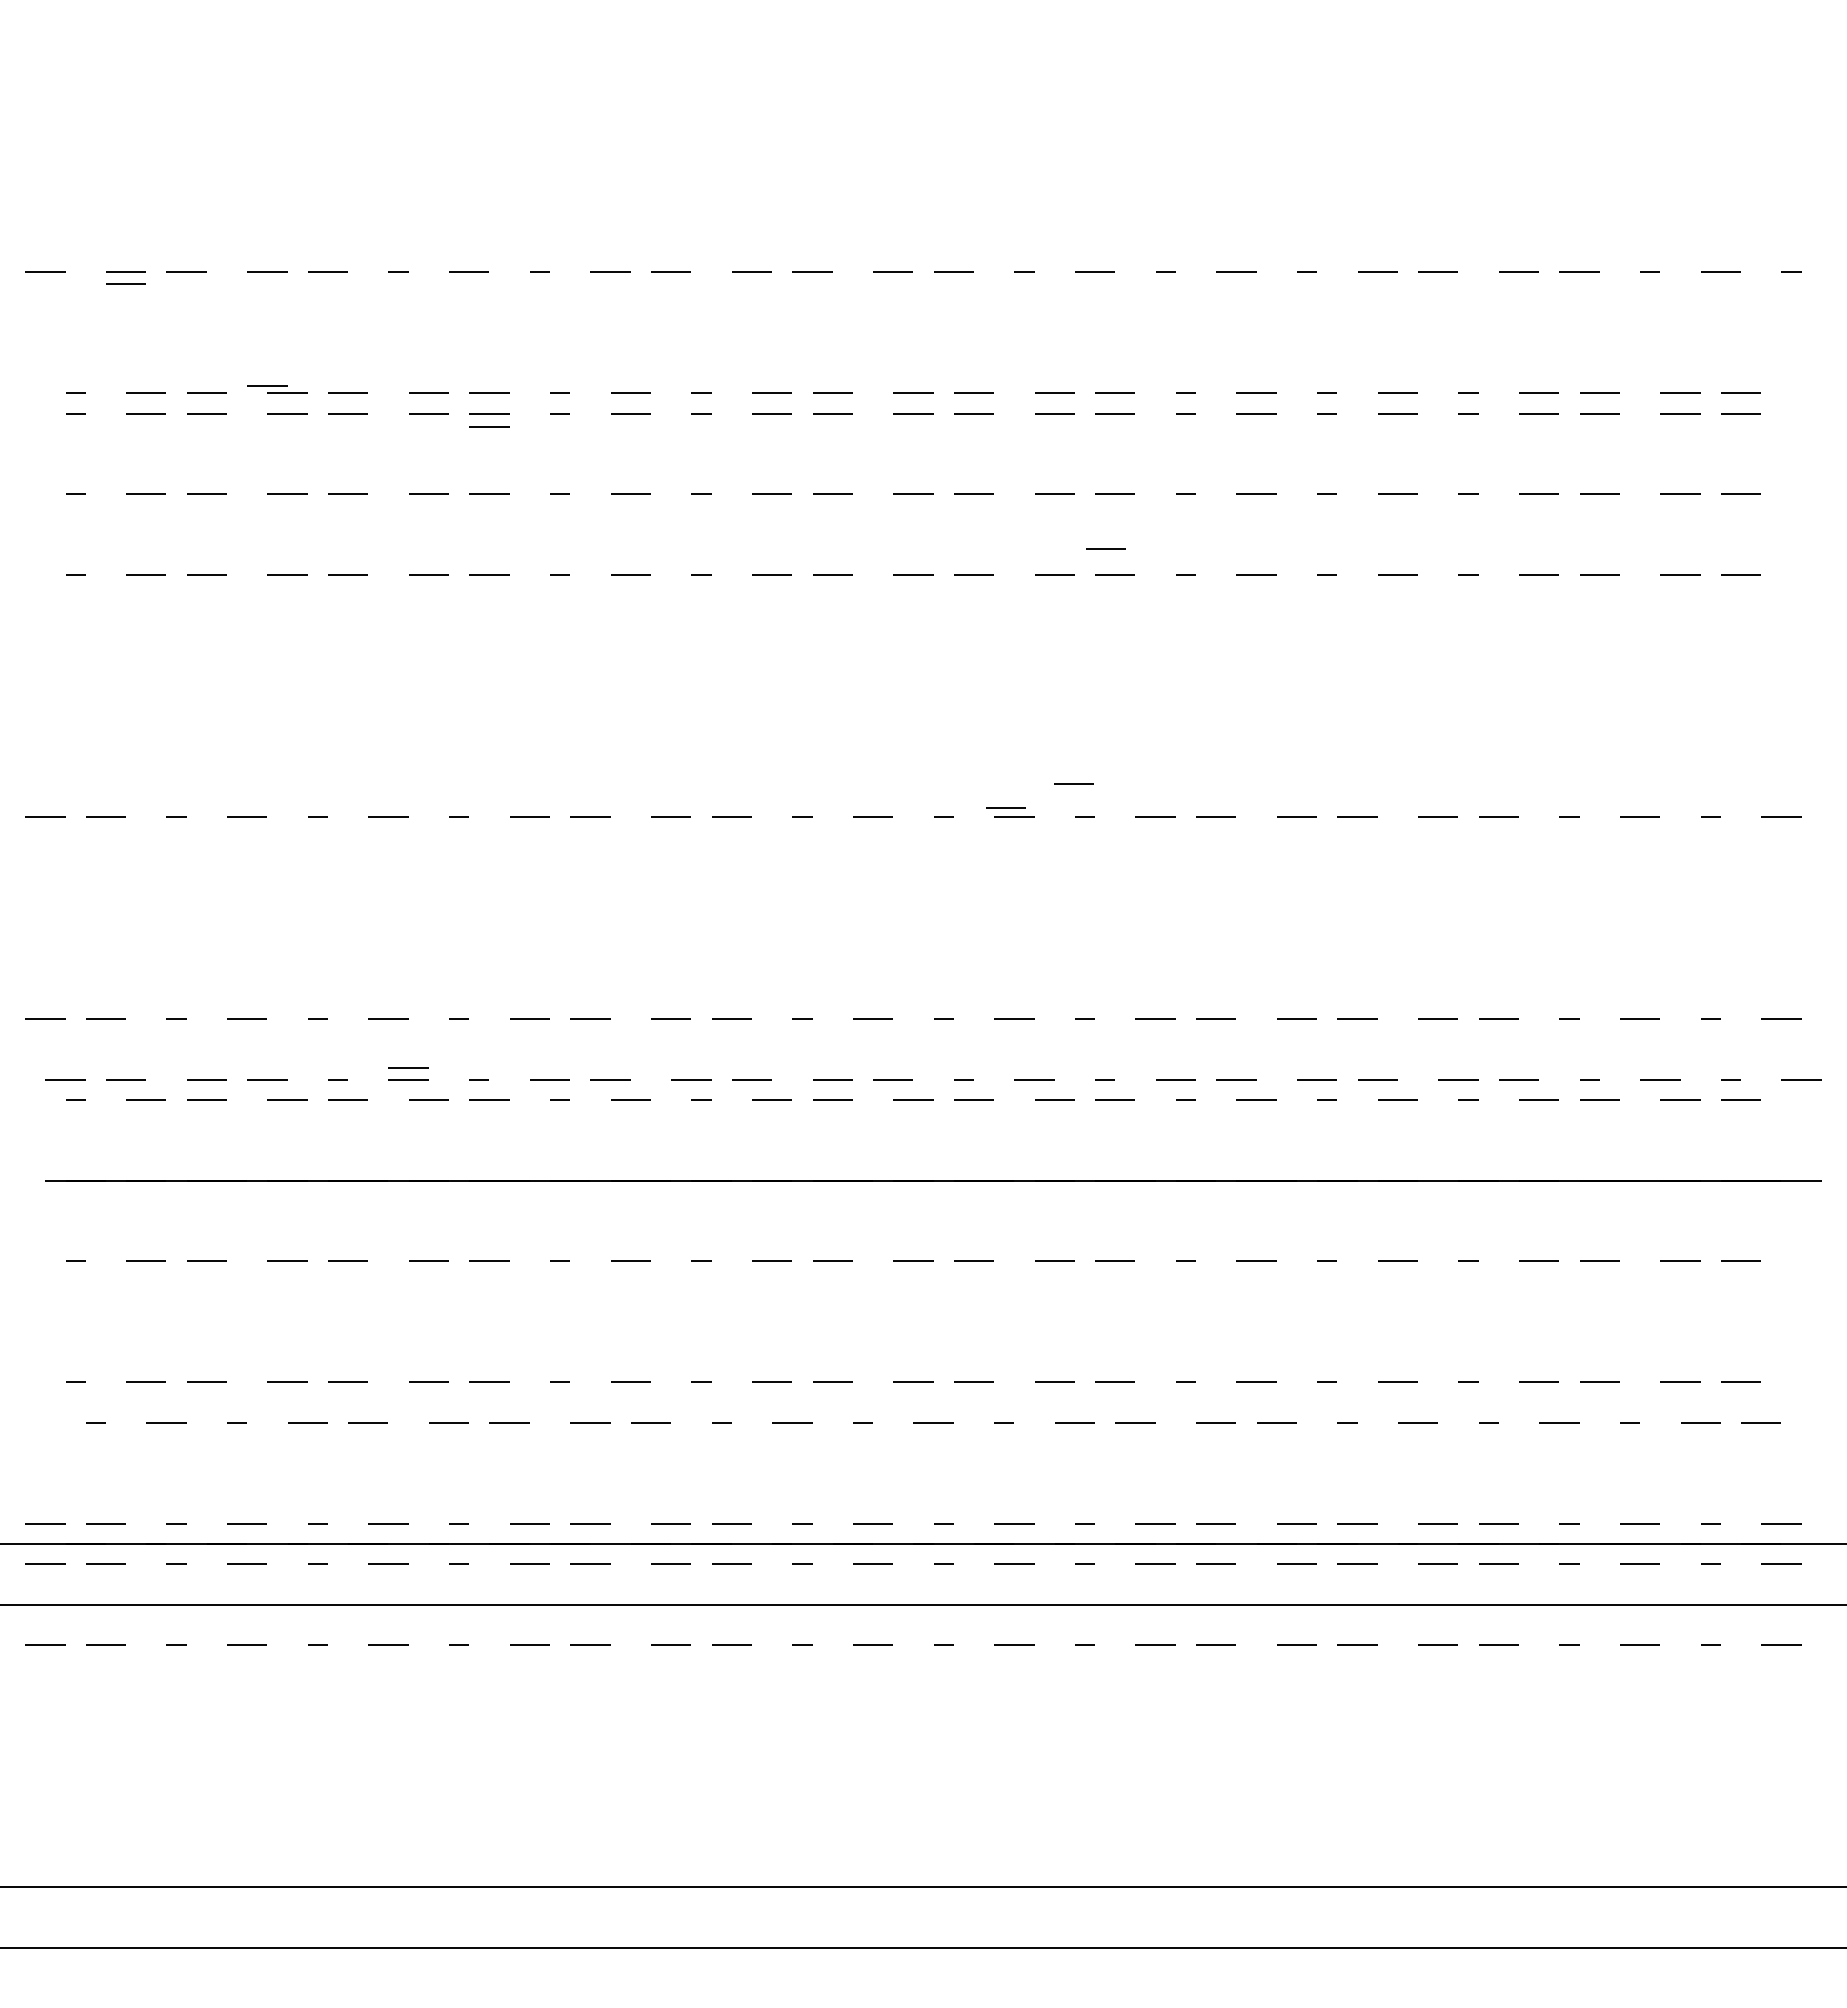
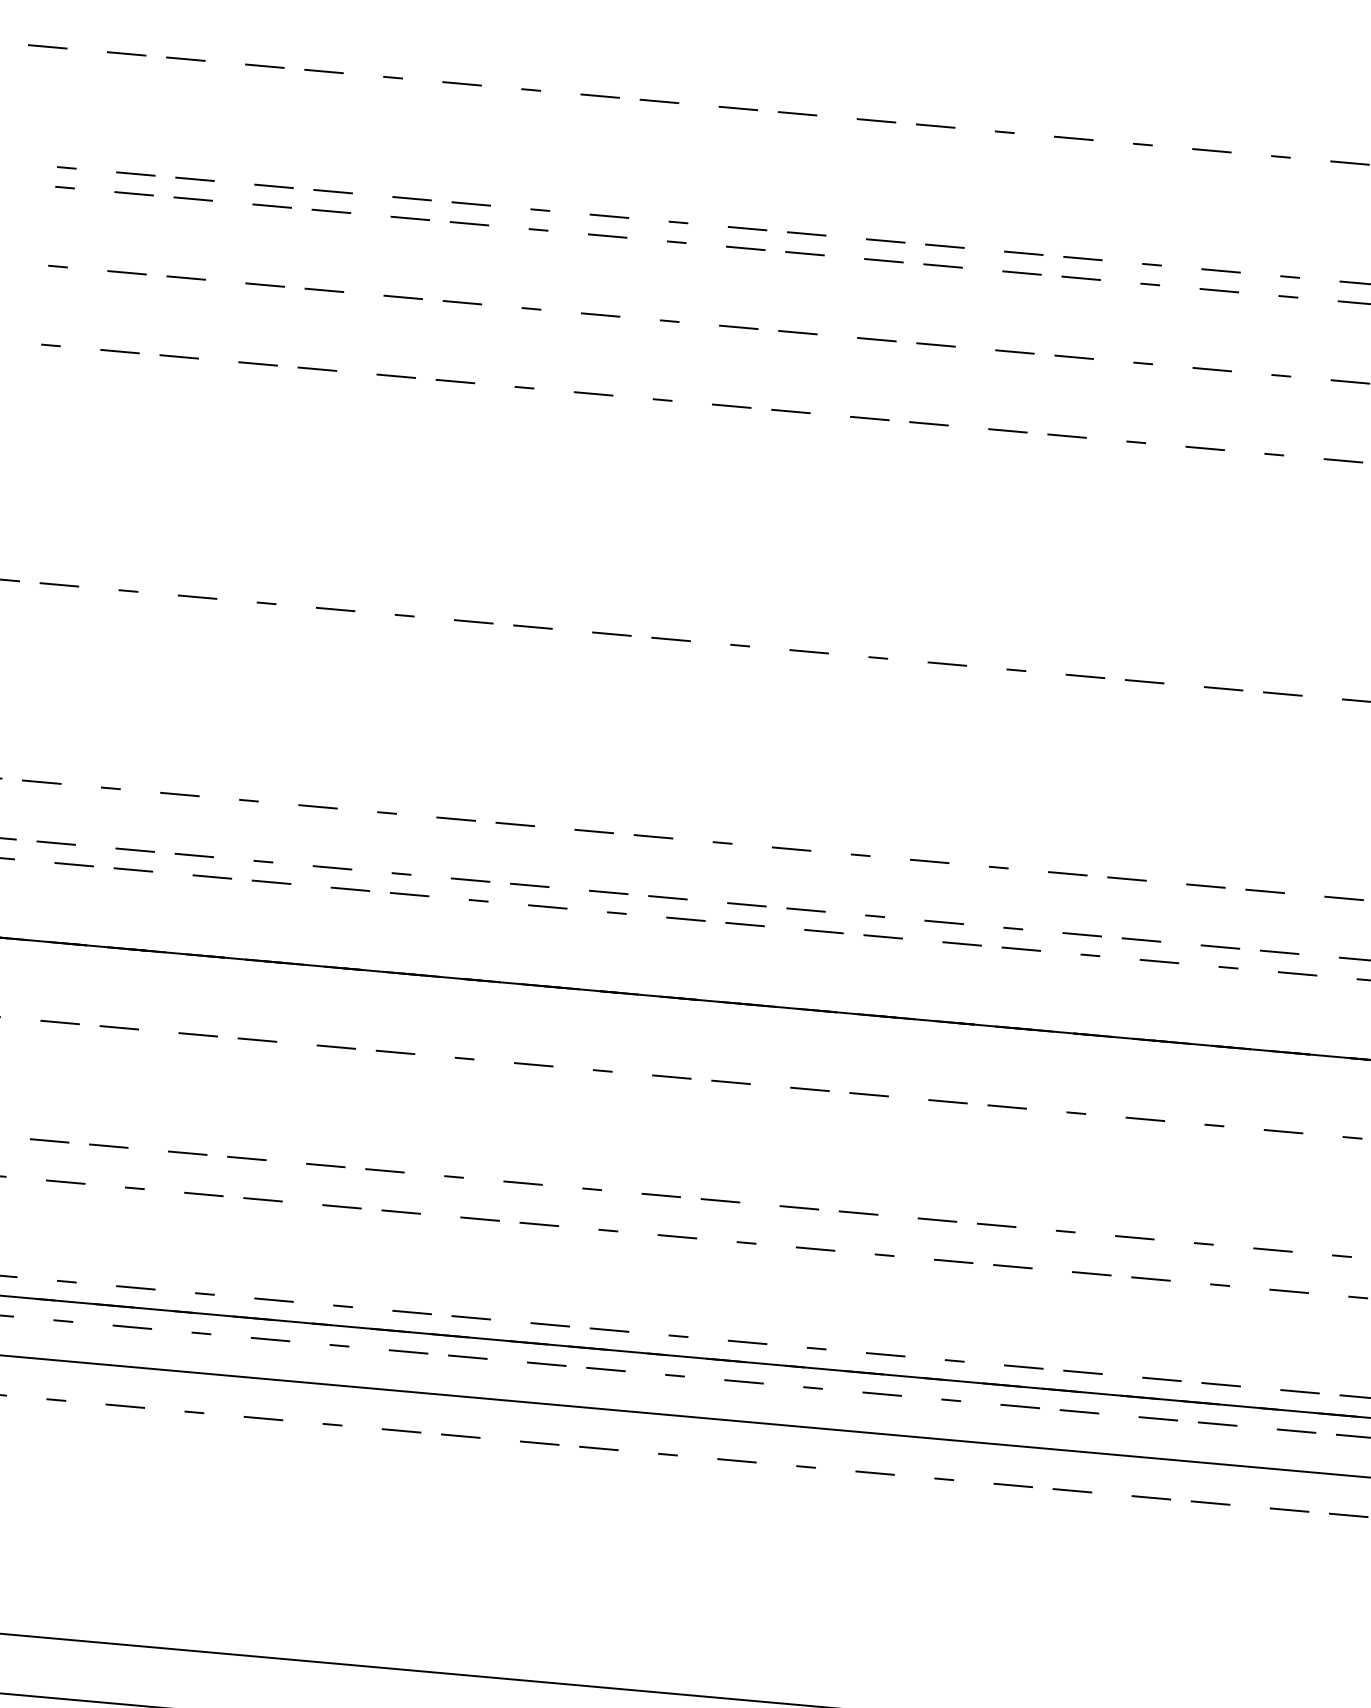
line: (125, 283) -> (125, 64), removed
line: (267, 385) -> (255, 176), removed
line: (489, 426) -> (468, 236), removed
line: (1105, 548) -> (1059, 409), removed
line: (1073, 783) -> (1008, 636), removed
line: (1005, 807) -> (939, 653), removed
line: (408, 1067) -> (333, 855), removed

